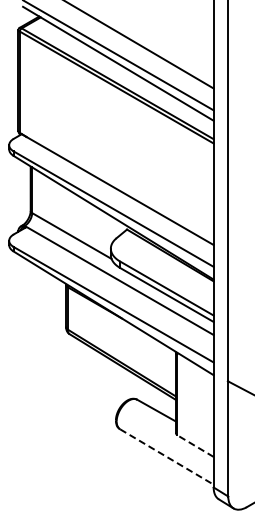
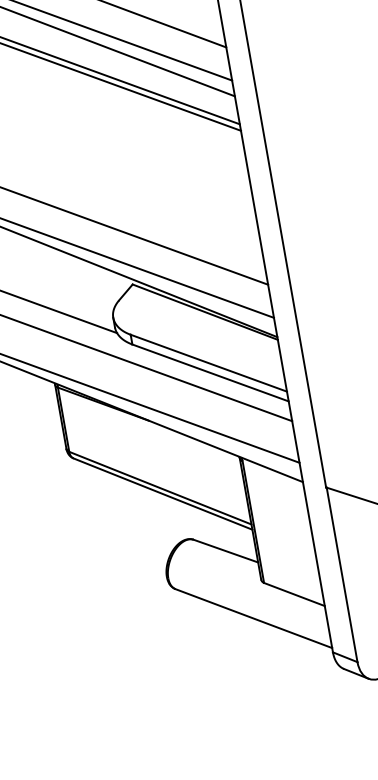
line: (195, 445) -> (294, 593), dashed -> solid
line: (167, 457) -> (254, 619), dashed -> solid

